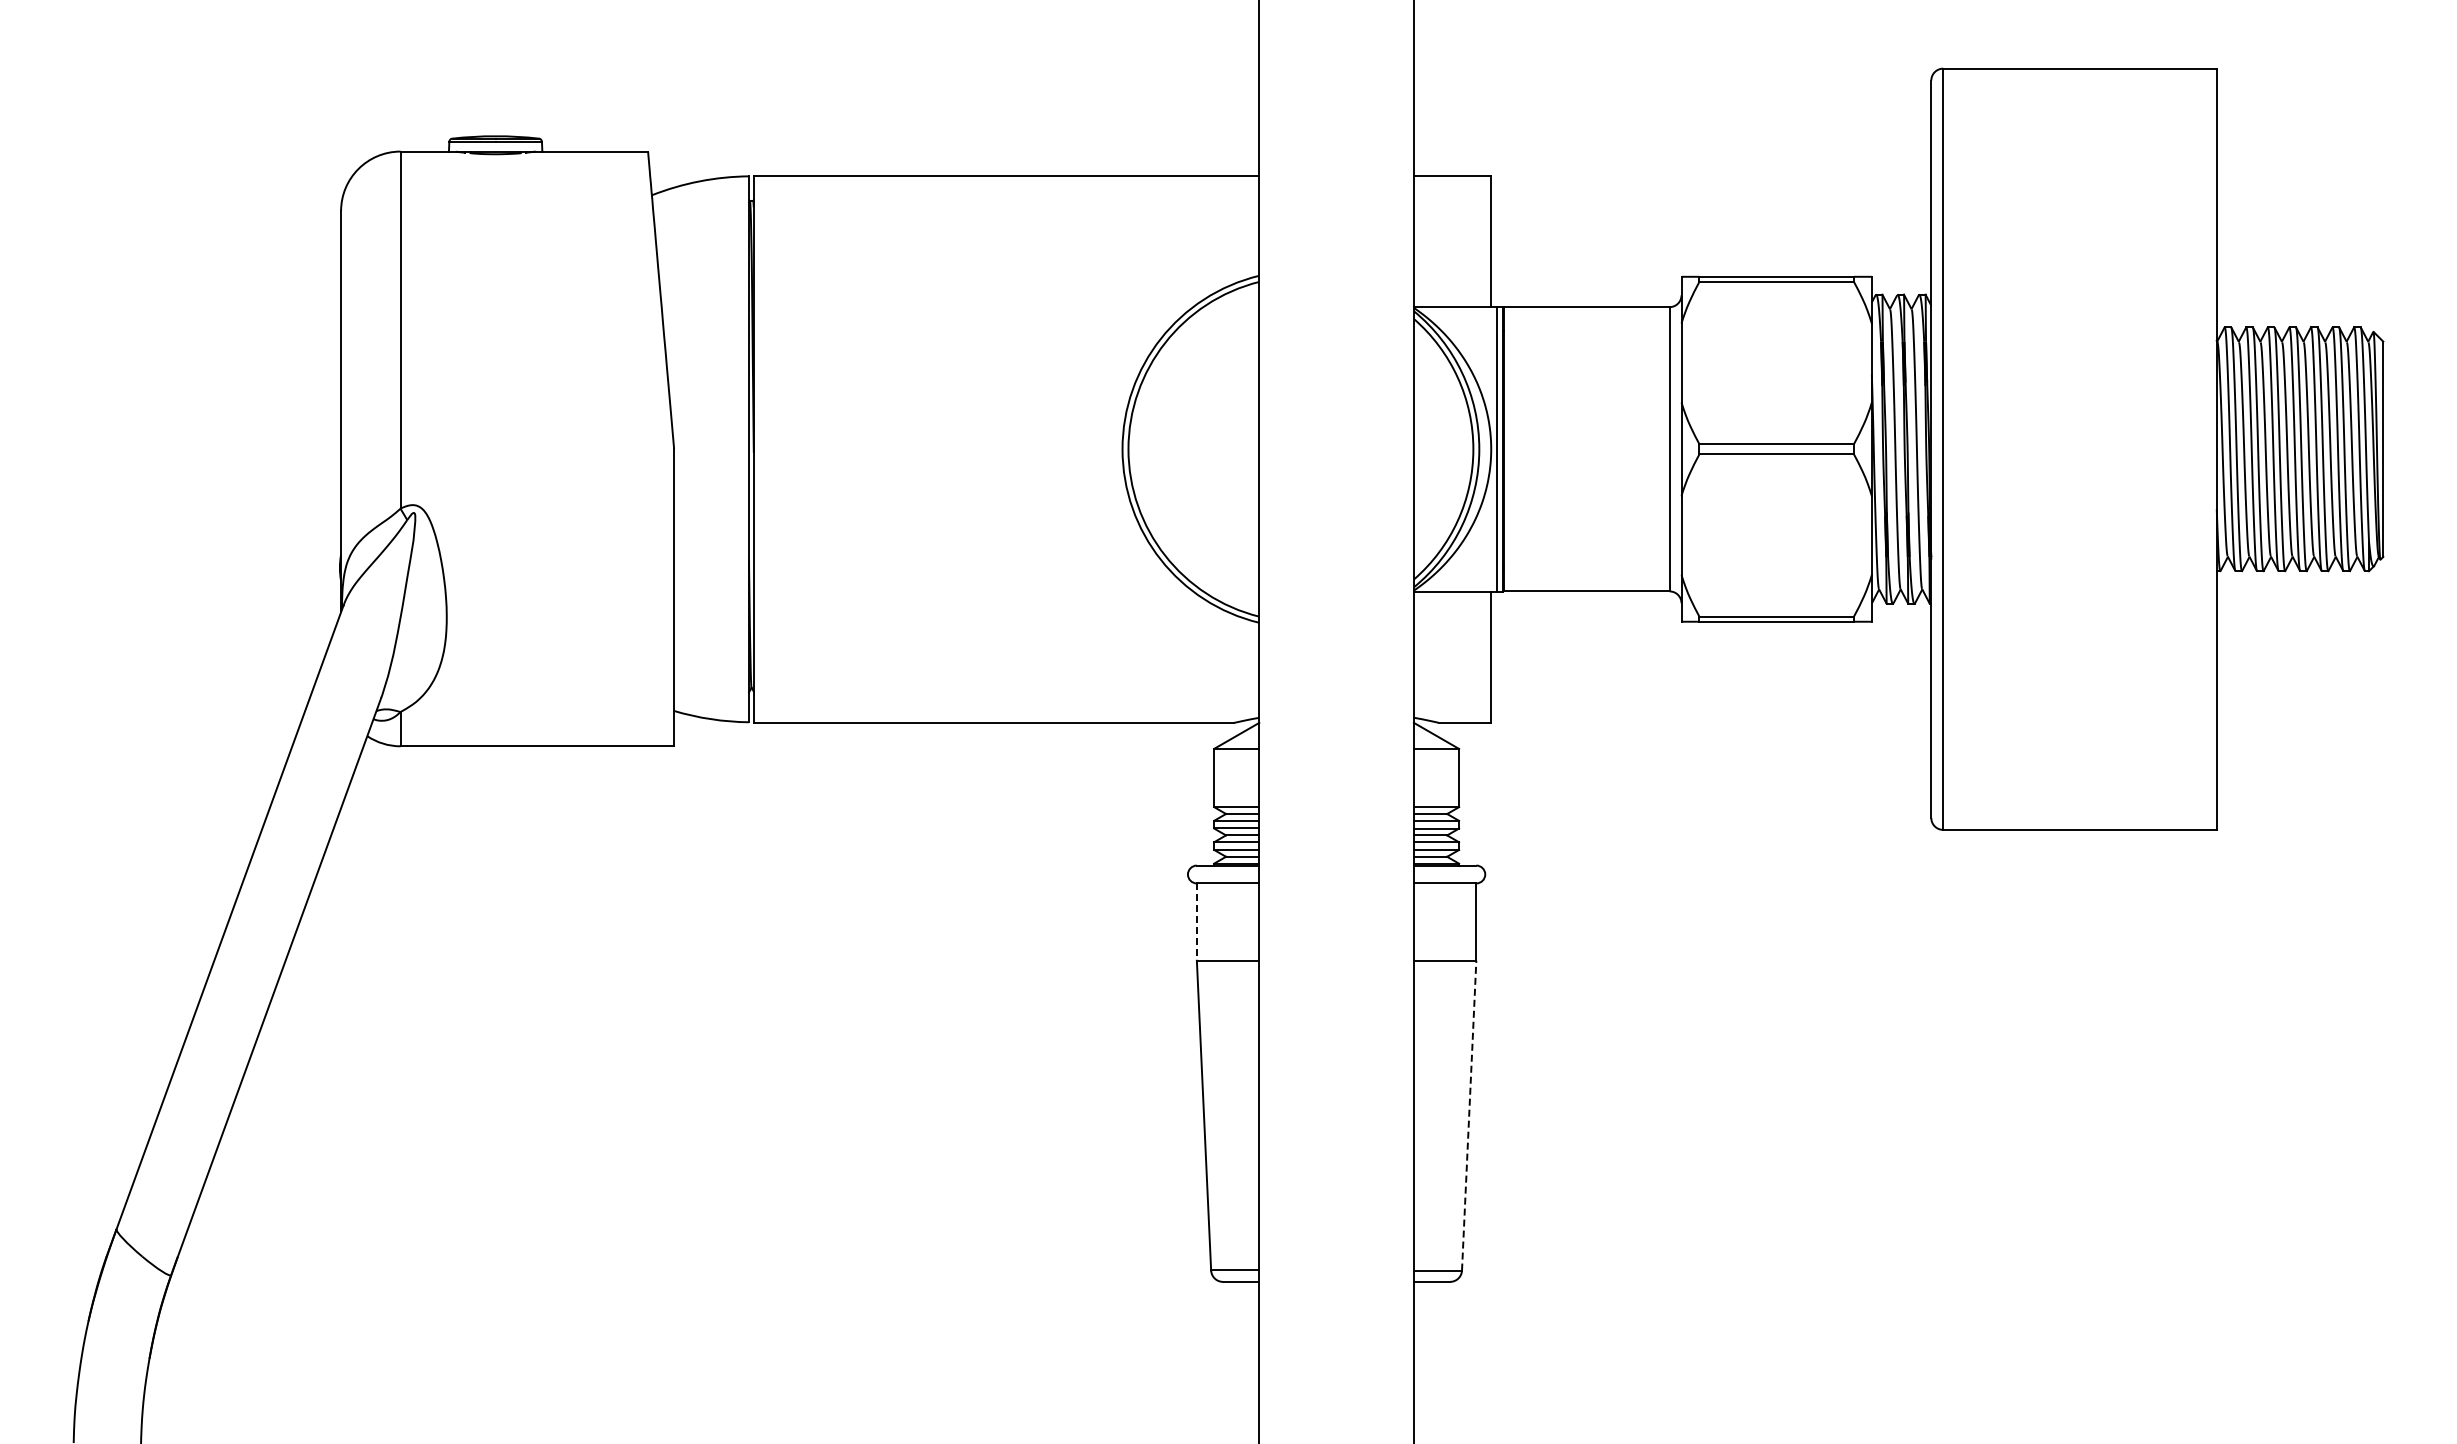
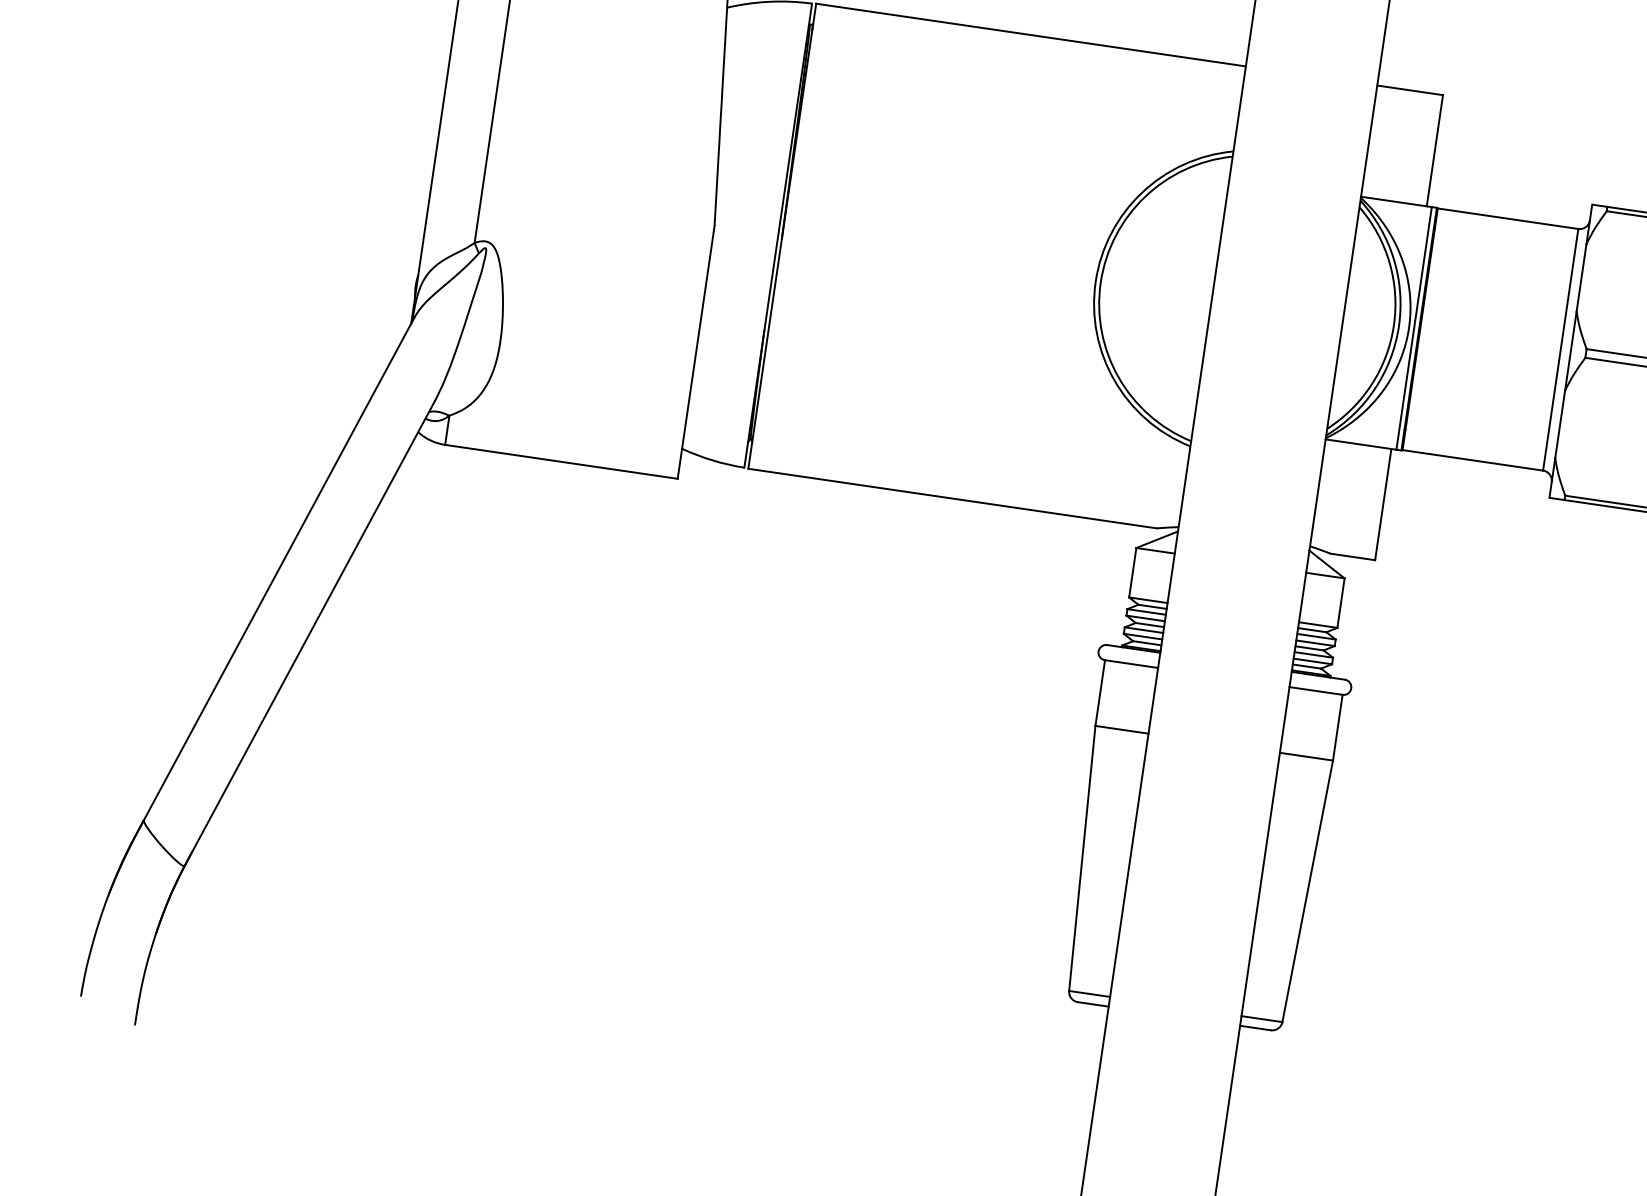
line: (1196, 922) -> (1099, 693), dashed -> solid
line: (1469, 1115) -> (1307, 891), dashed -> solid

